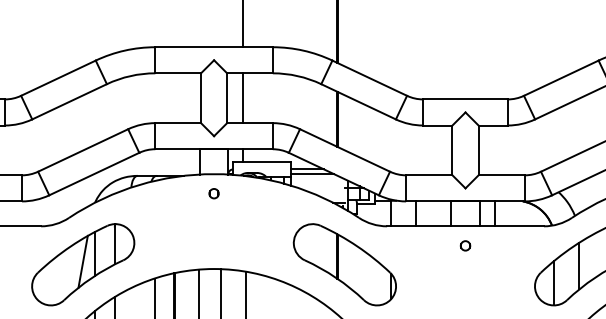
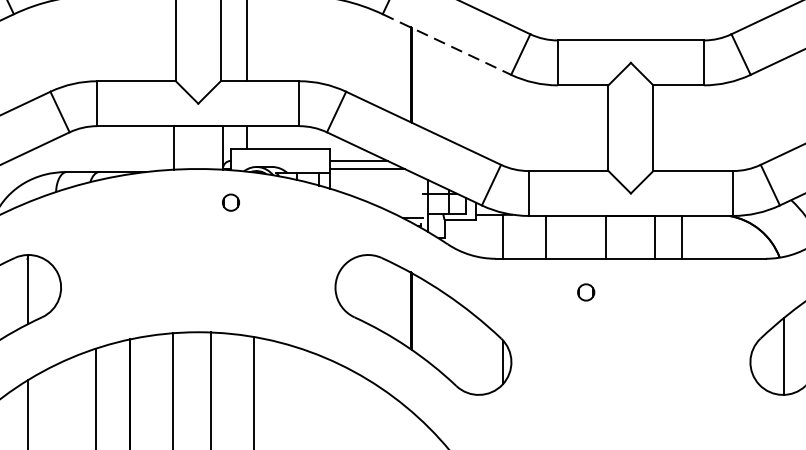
line: (359, 102) -> (448, 45), solid -> dashed
circle: (213, 193) -> (229, 202), moved
part: (465, 245) -> (586, 291), moved

